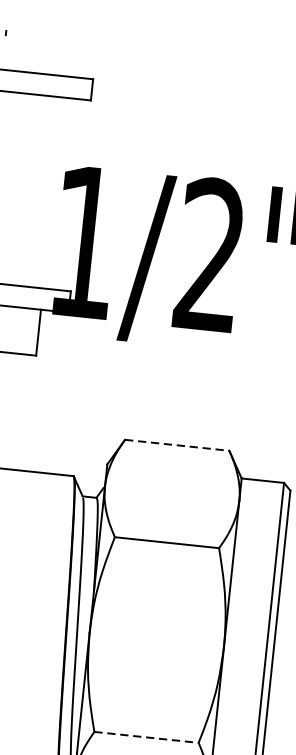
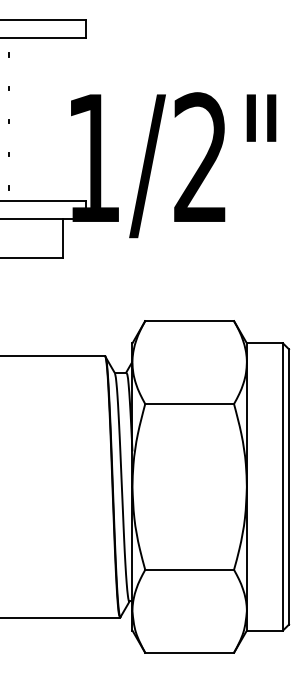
line: (178, 445) -> (190, 321), dashed -> solid
line: (147, 737) -> (190, 569), dashed -> solid

